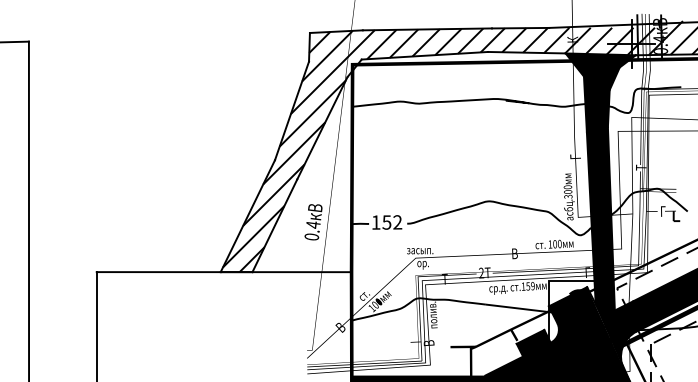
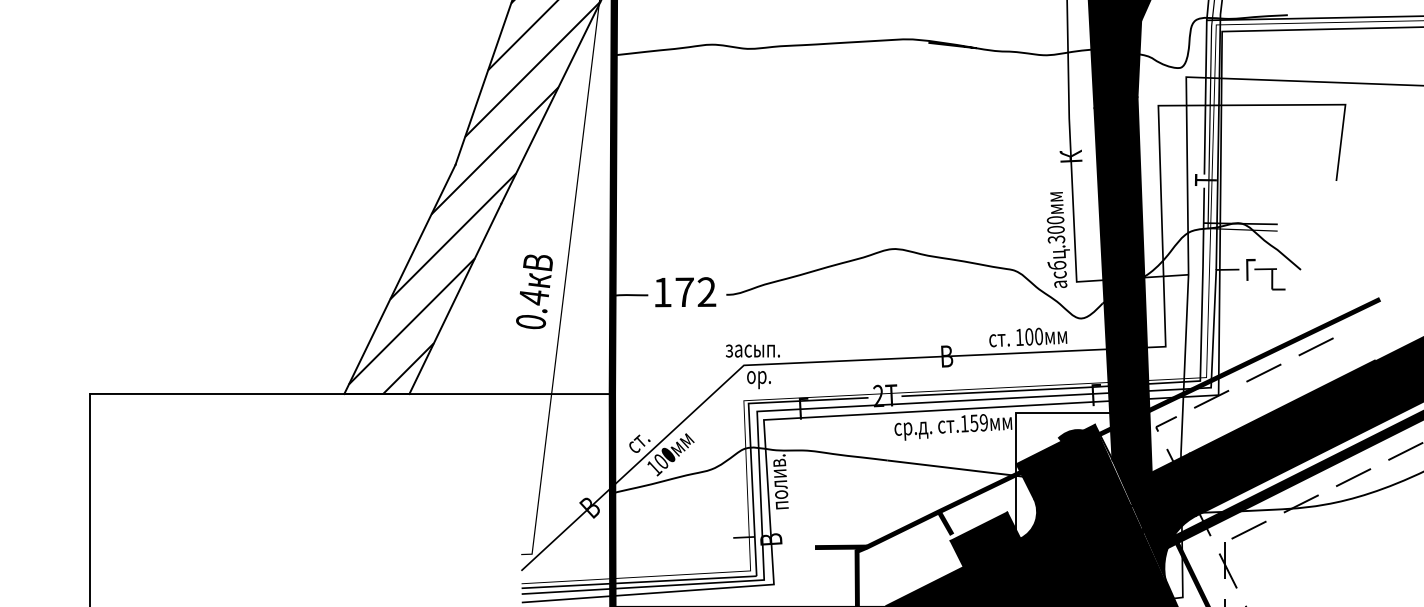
text: (575, 155) -> (1071, 155), Г -> К
text: (386, 222) -> (683, 292), 152 -> 172
text: (444, 279) -> (802, 409), Т -> Г

